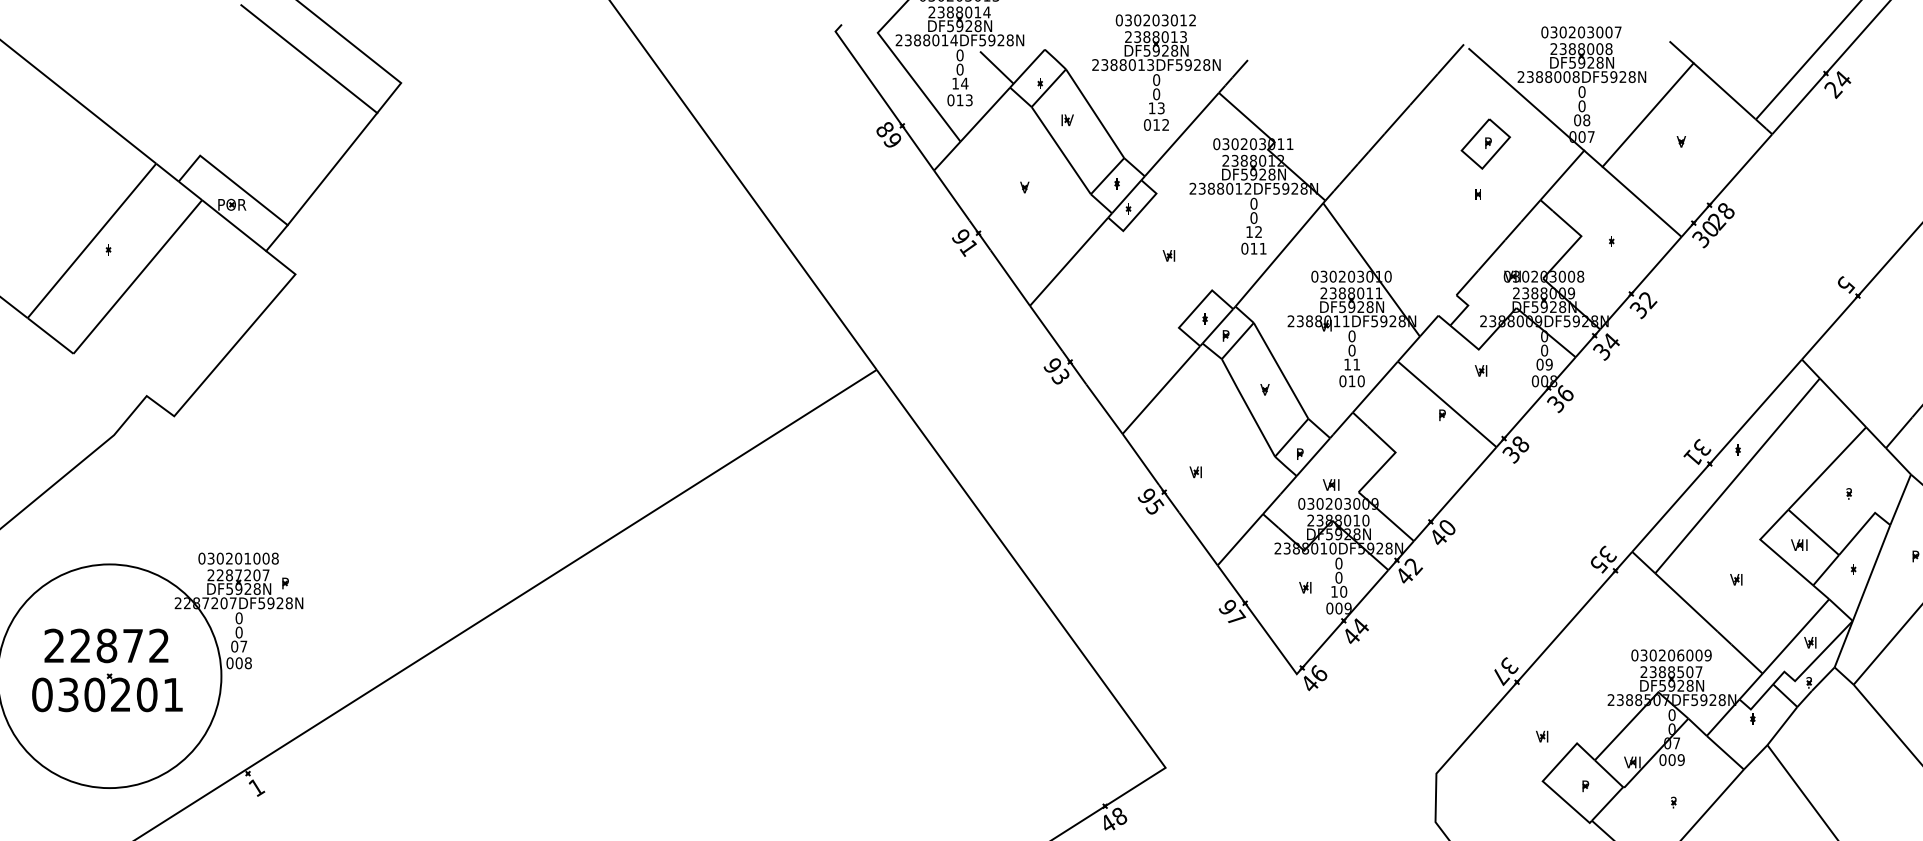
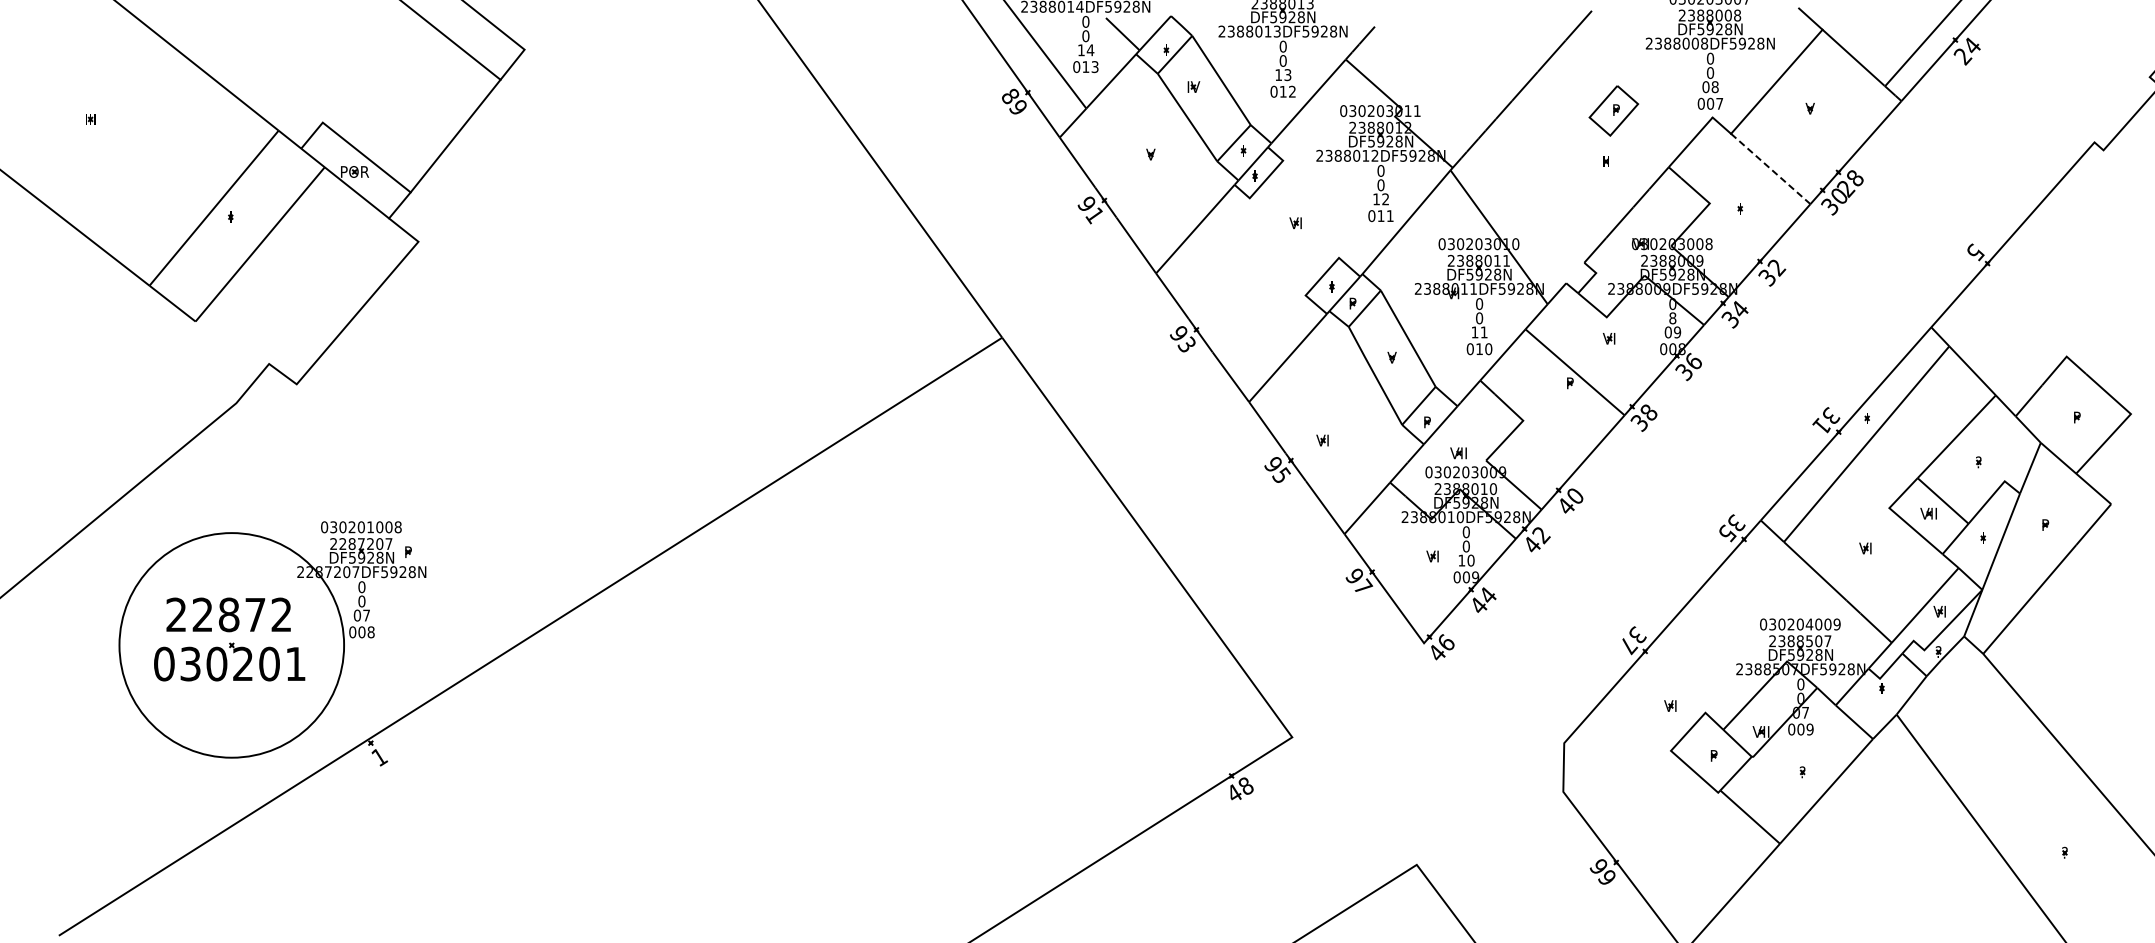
line: (1526, 99) -> (1654, 66), removed
line: (1642, 202) -> (1771, 169), solid -> dashed
text: (1544, 350) -> (1672, 318), 0 -> 8
text: (1680, 655) -> (1809, 624), 030206009 -> 030204009

